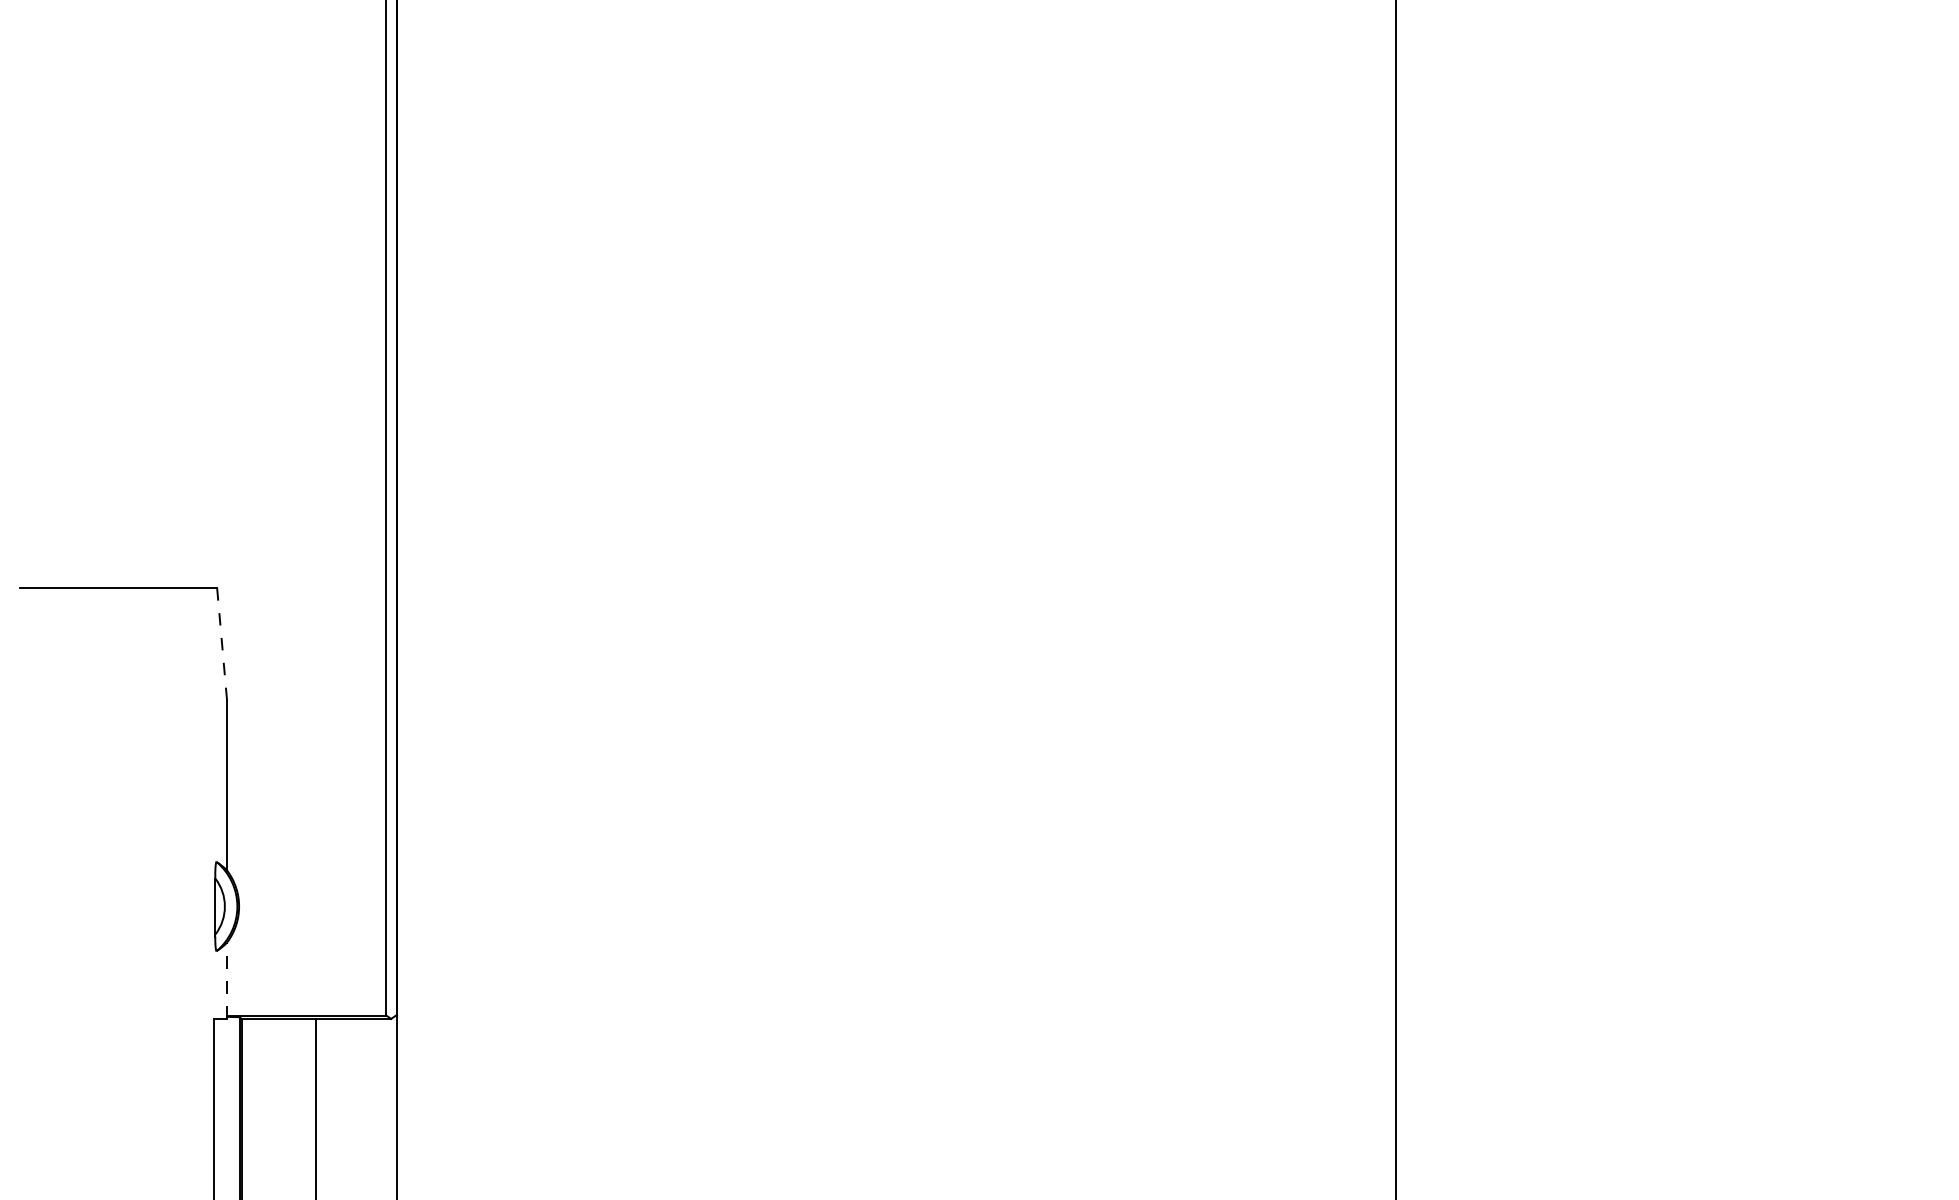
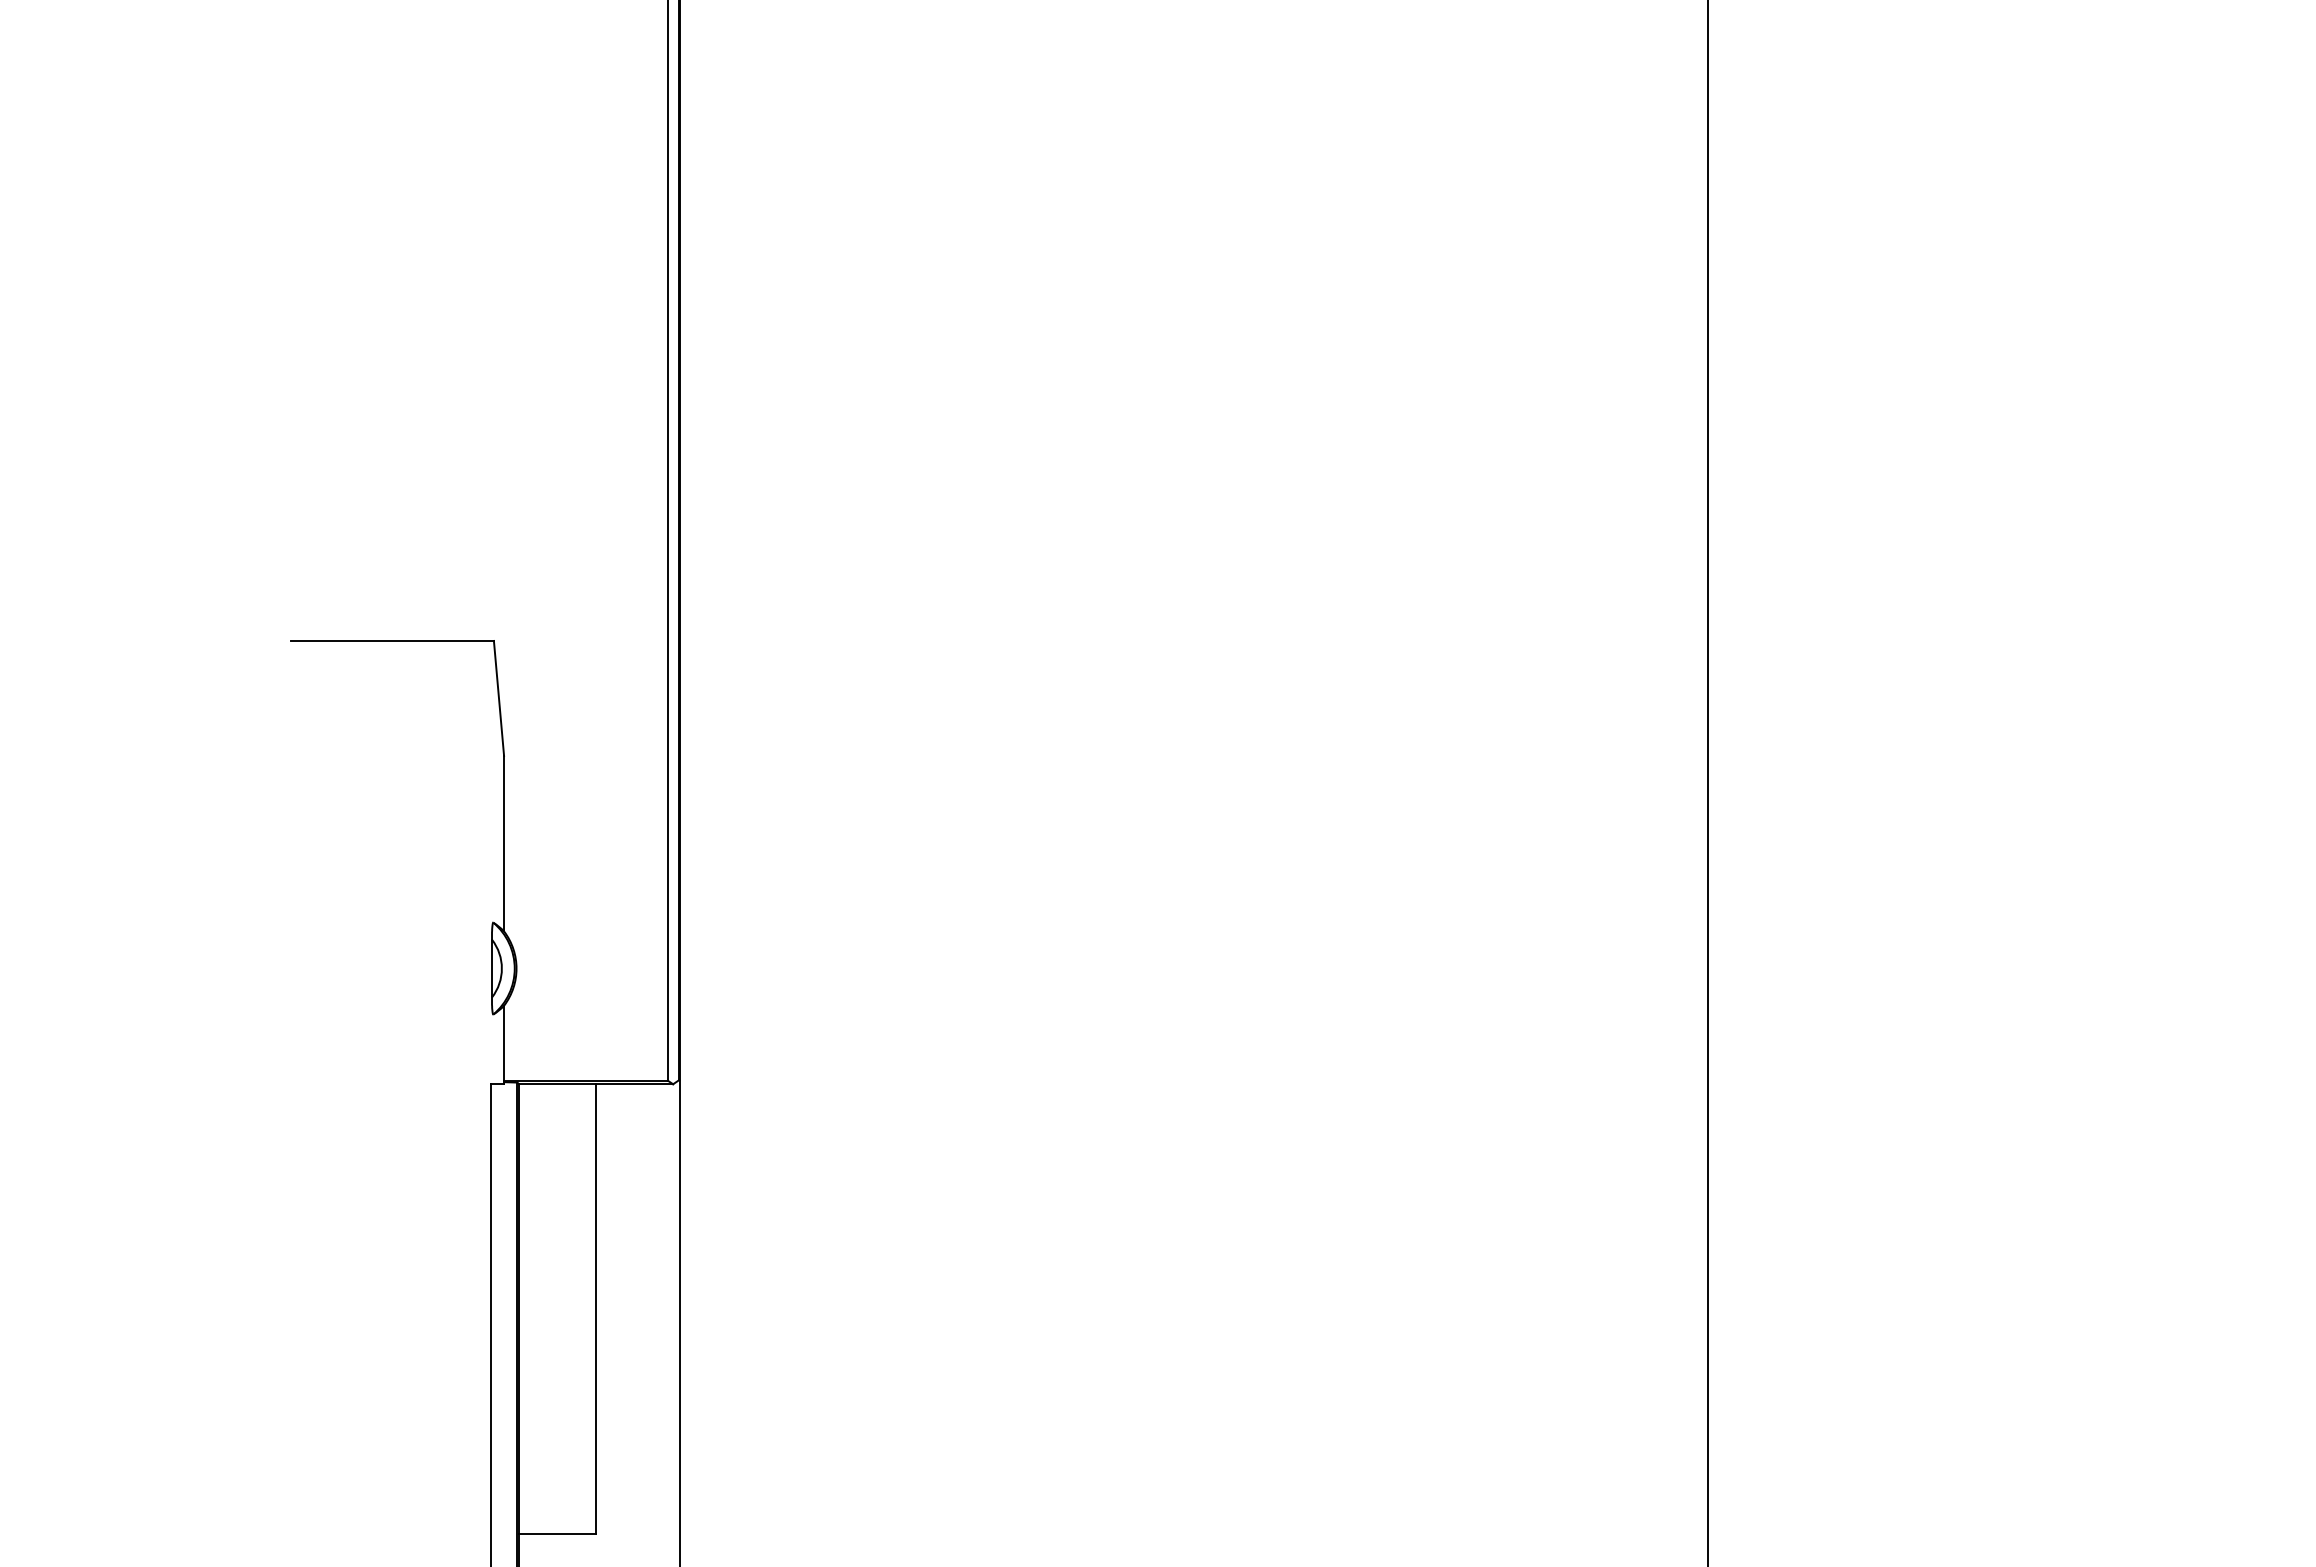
line: (222, 644) -> (499, 698), dashed -> solid
line: (227, 980) -> (504, 1044), dashed -> solid

